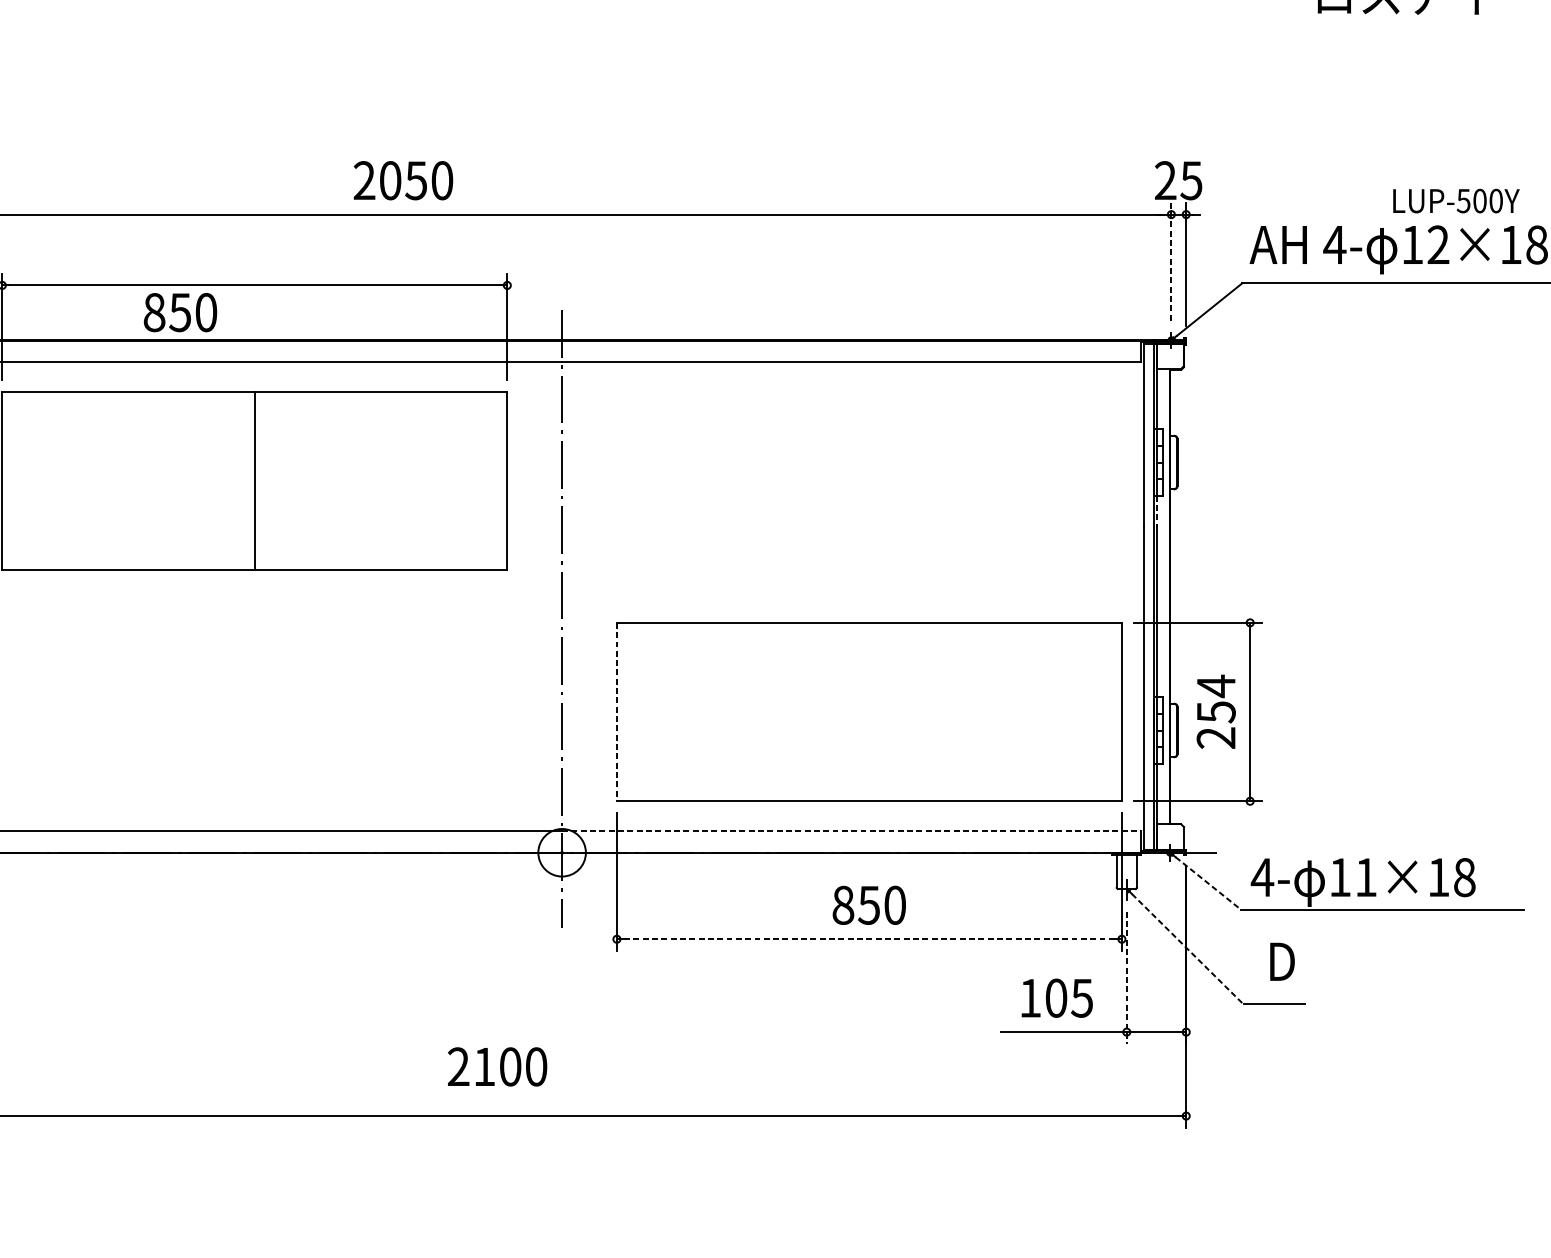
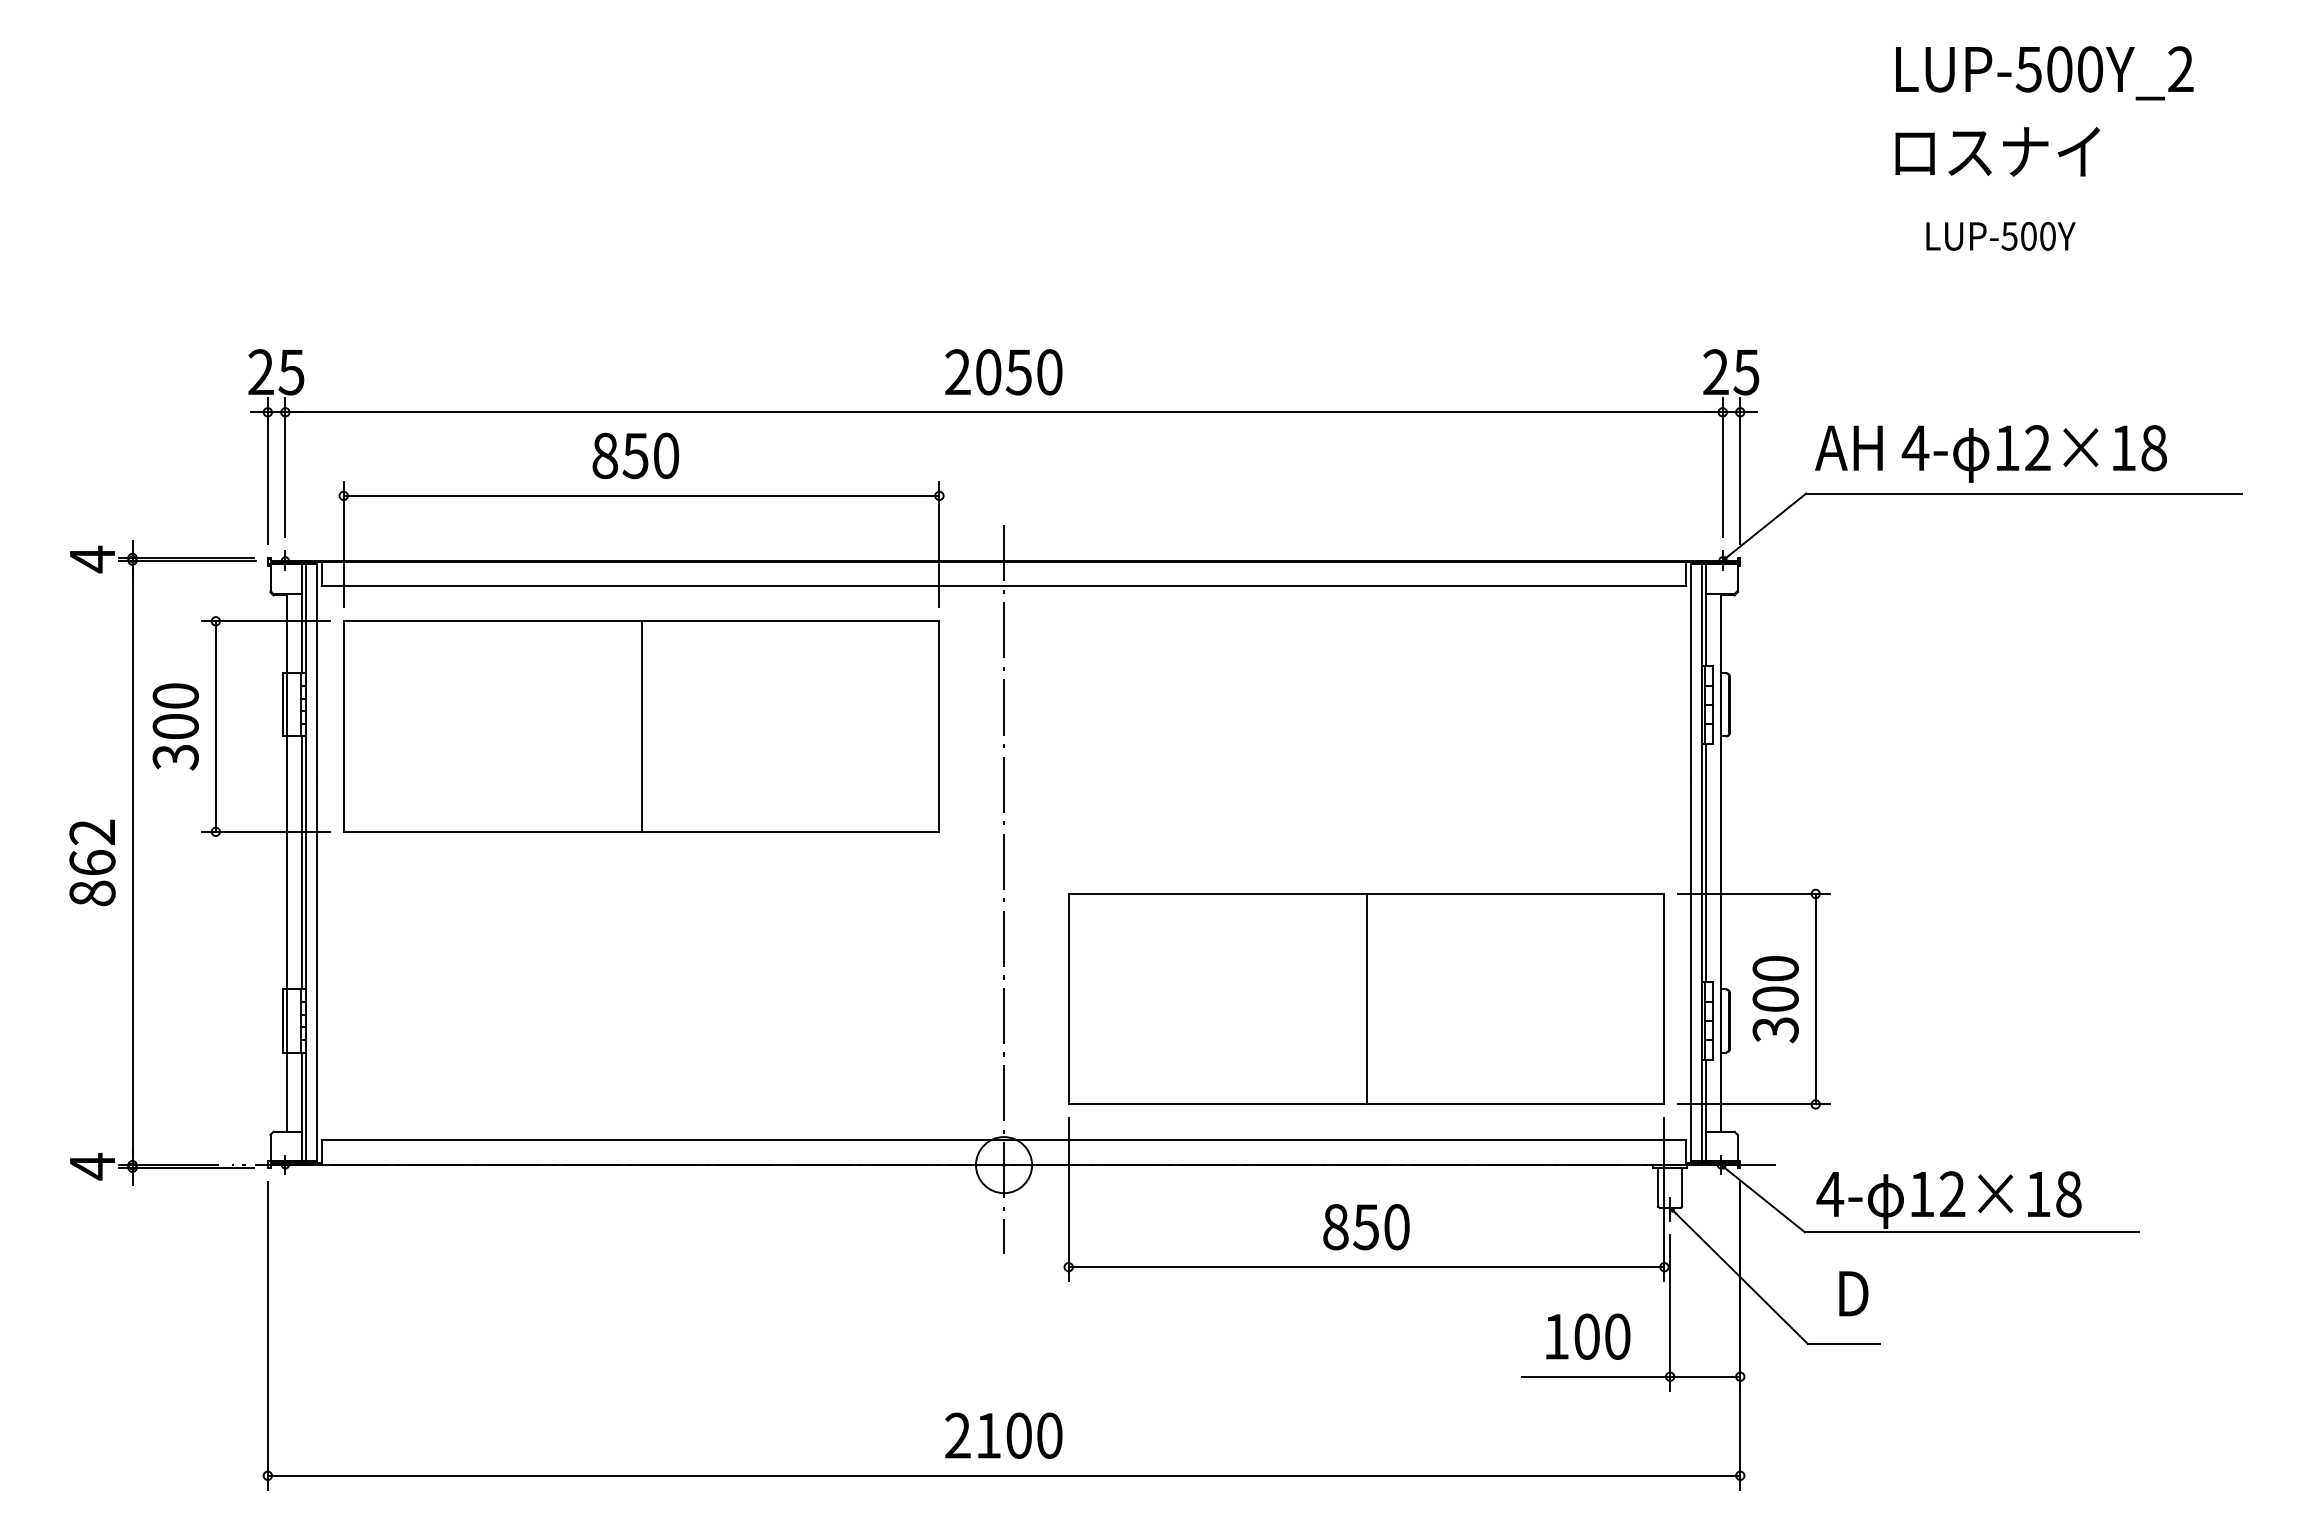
text: (403, 180) -> (1003, 372), moved
text: (1455, 201) -> (2000, 236), moved
line: (1171, 261) -> (1722, 467), dashed -> solid
text: (180, 312) -> (635, 455), moved
line: (1157, 511) -> (1706, 762), dashed -> solid
line: (869, 711) -> (1366, 998), added
line: (616, 712) -> (1068, 999), dashed -> solid
text: (1216, 712) -> (1775, 999), 254 -> 300
line: (851, 831) -> (1345, 1139), dashed -> solid
text: (1366, 876) -> (1952, 1193), 11×18 -> 12×18
line: (1208, 883) -> (1766, 1201), dashed -> solid
line: (869, 939) -> (1366, 1267), dashed -> solid
line: (1188, 948) -> (1742, 1278), dashed -> solid
line: (1127, 978) -> (1670, 1313), dashed -> solid
text: (1082, 998) -> (1617, 1336), 105 -> 100
text: (497, 1066) -> (1003, 1435), moved

